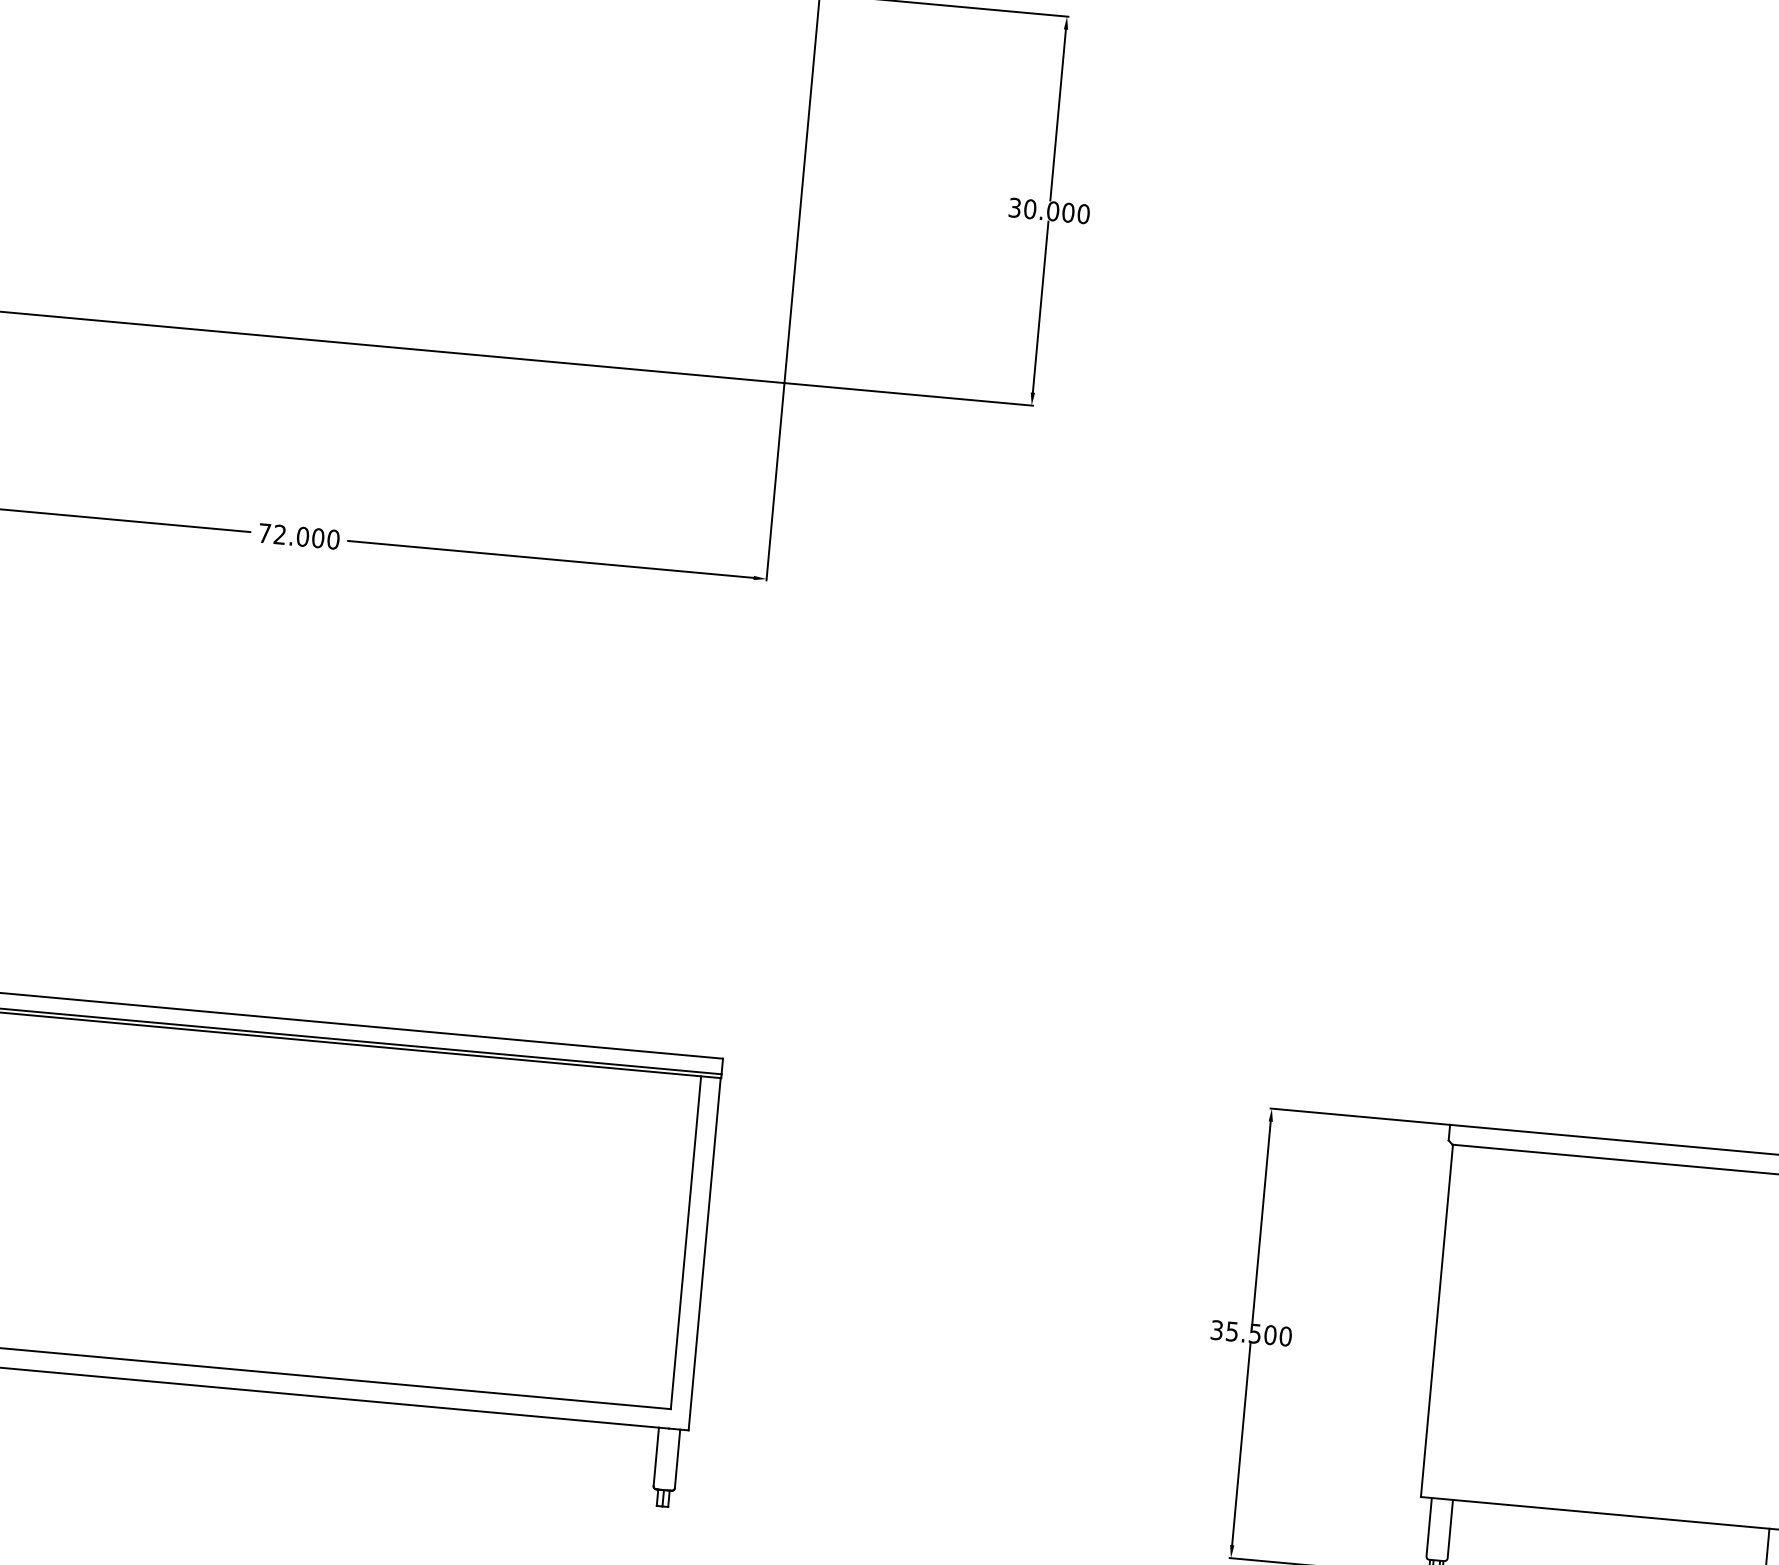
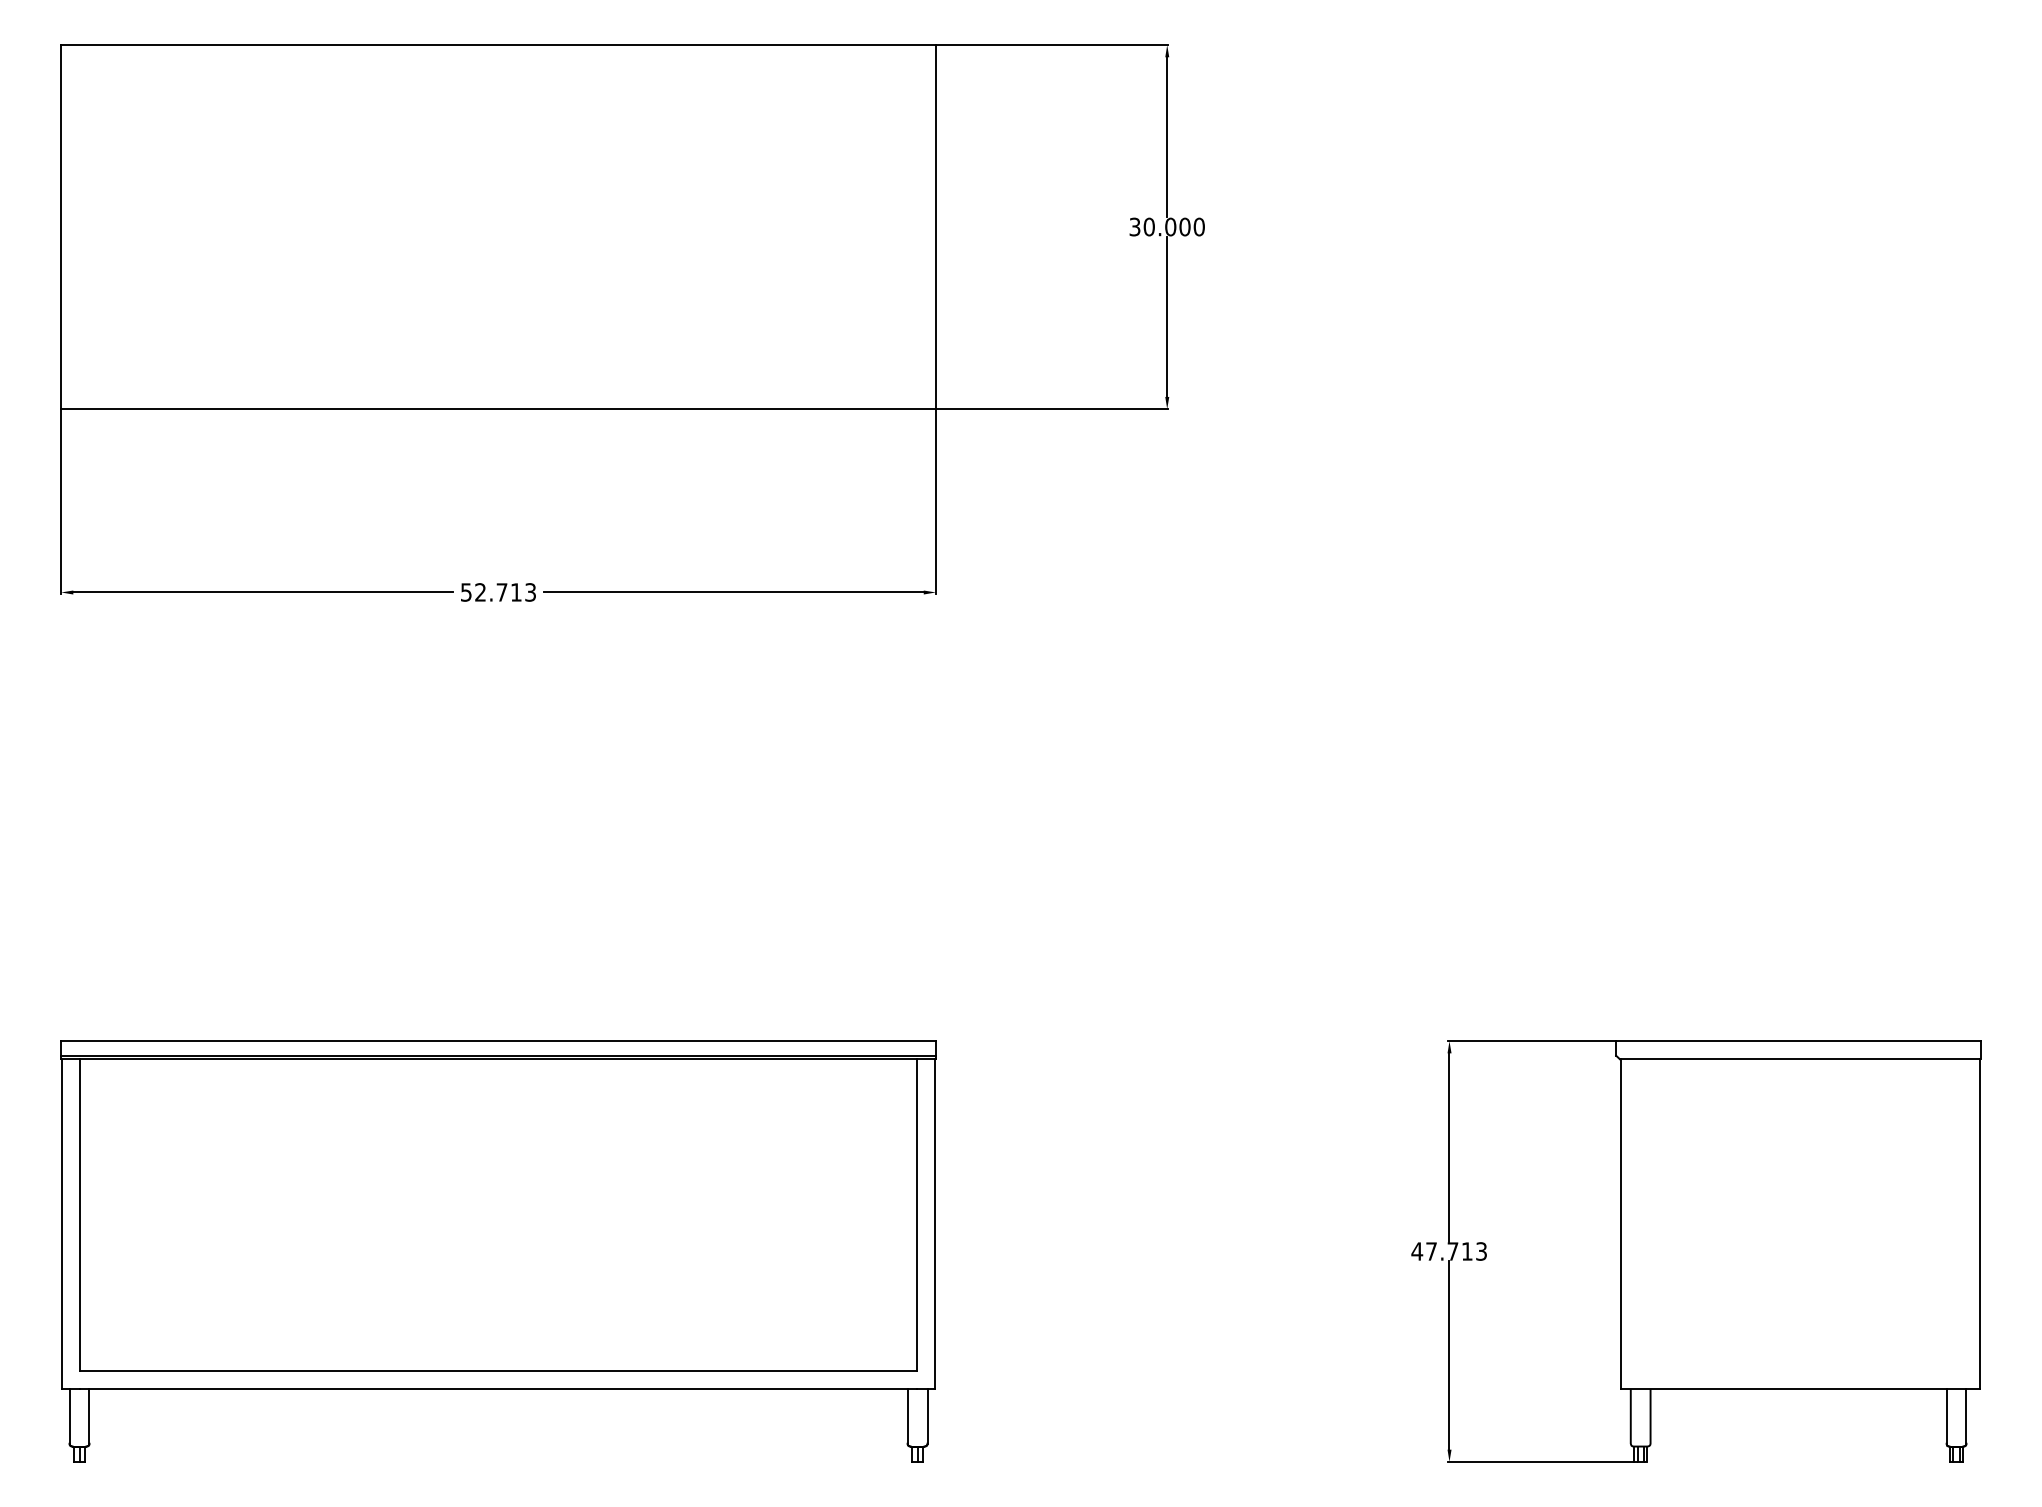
text: (299, 536) -> (498, 592), 72.000 -> 52.713
text: (1251, 1333) -> (1449, 1251), 35.500 -> 47.713

